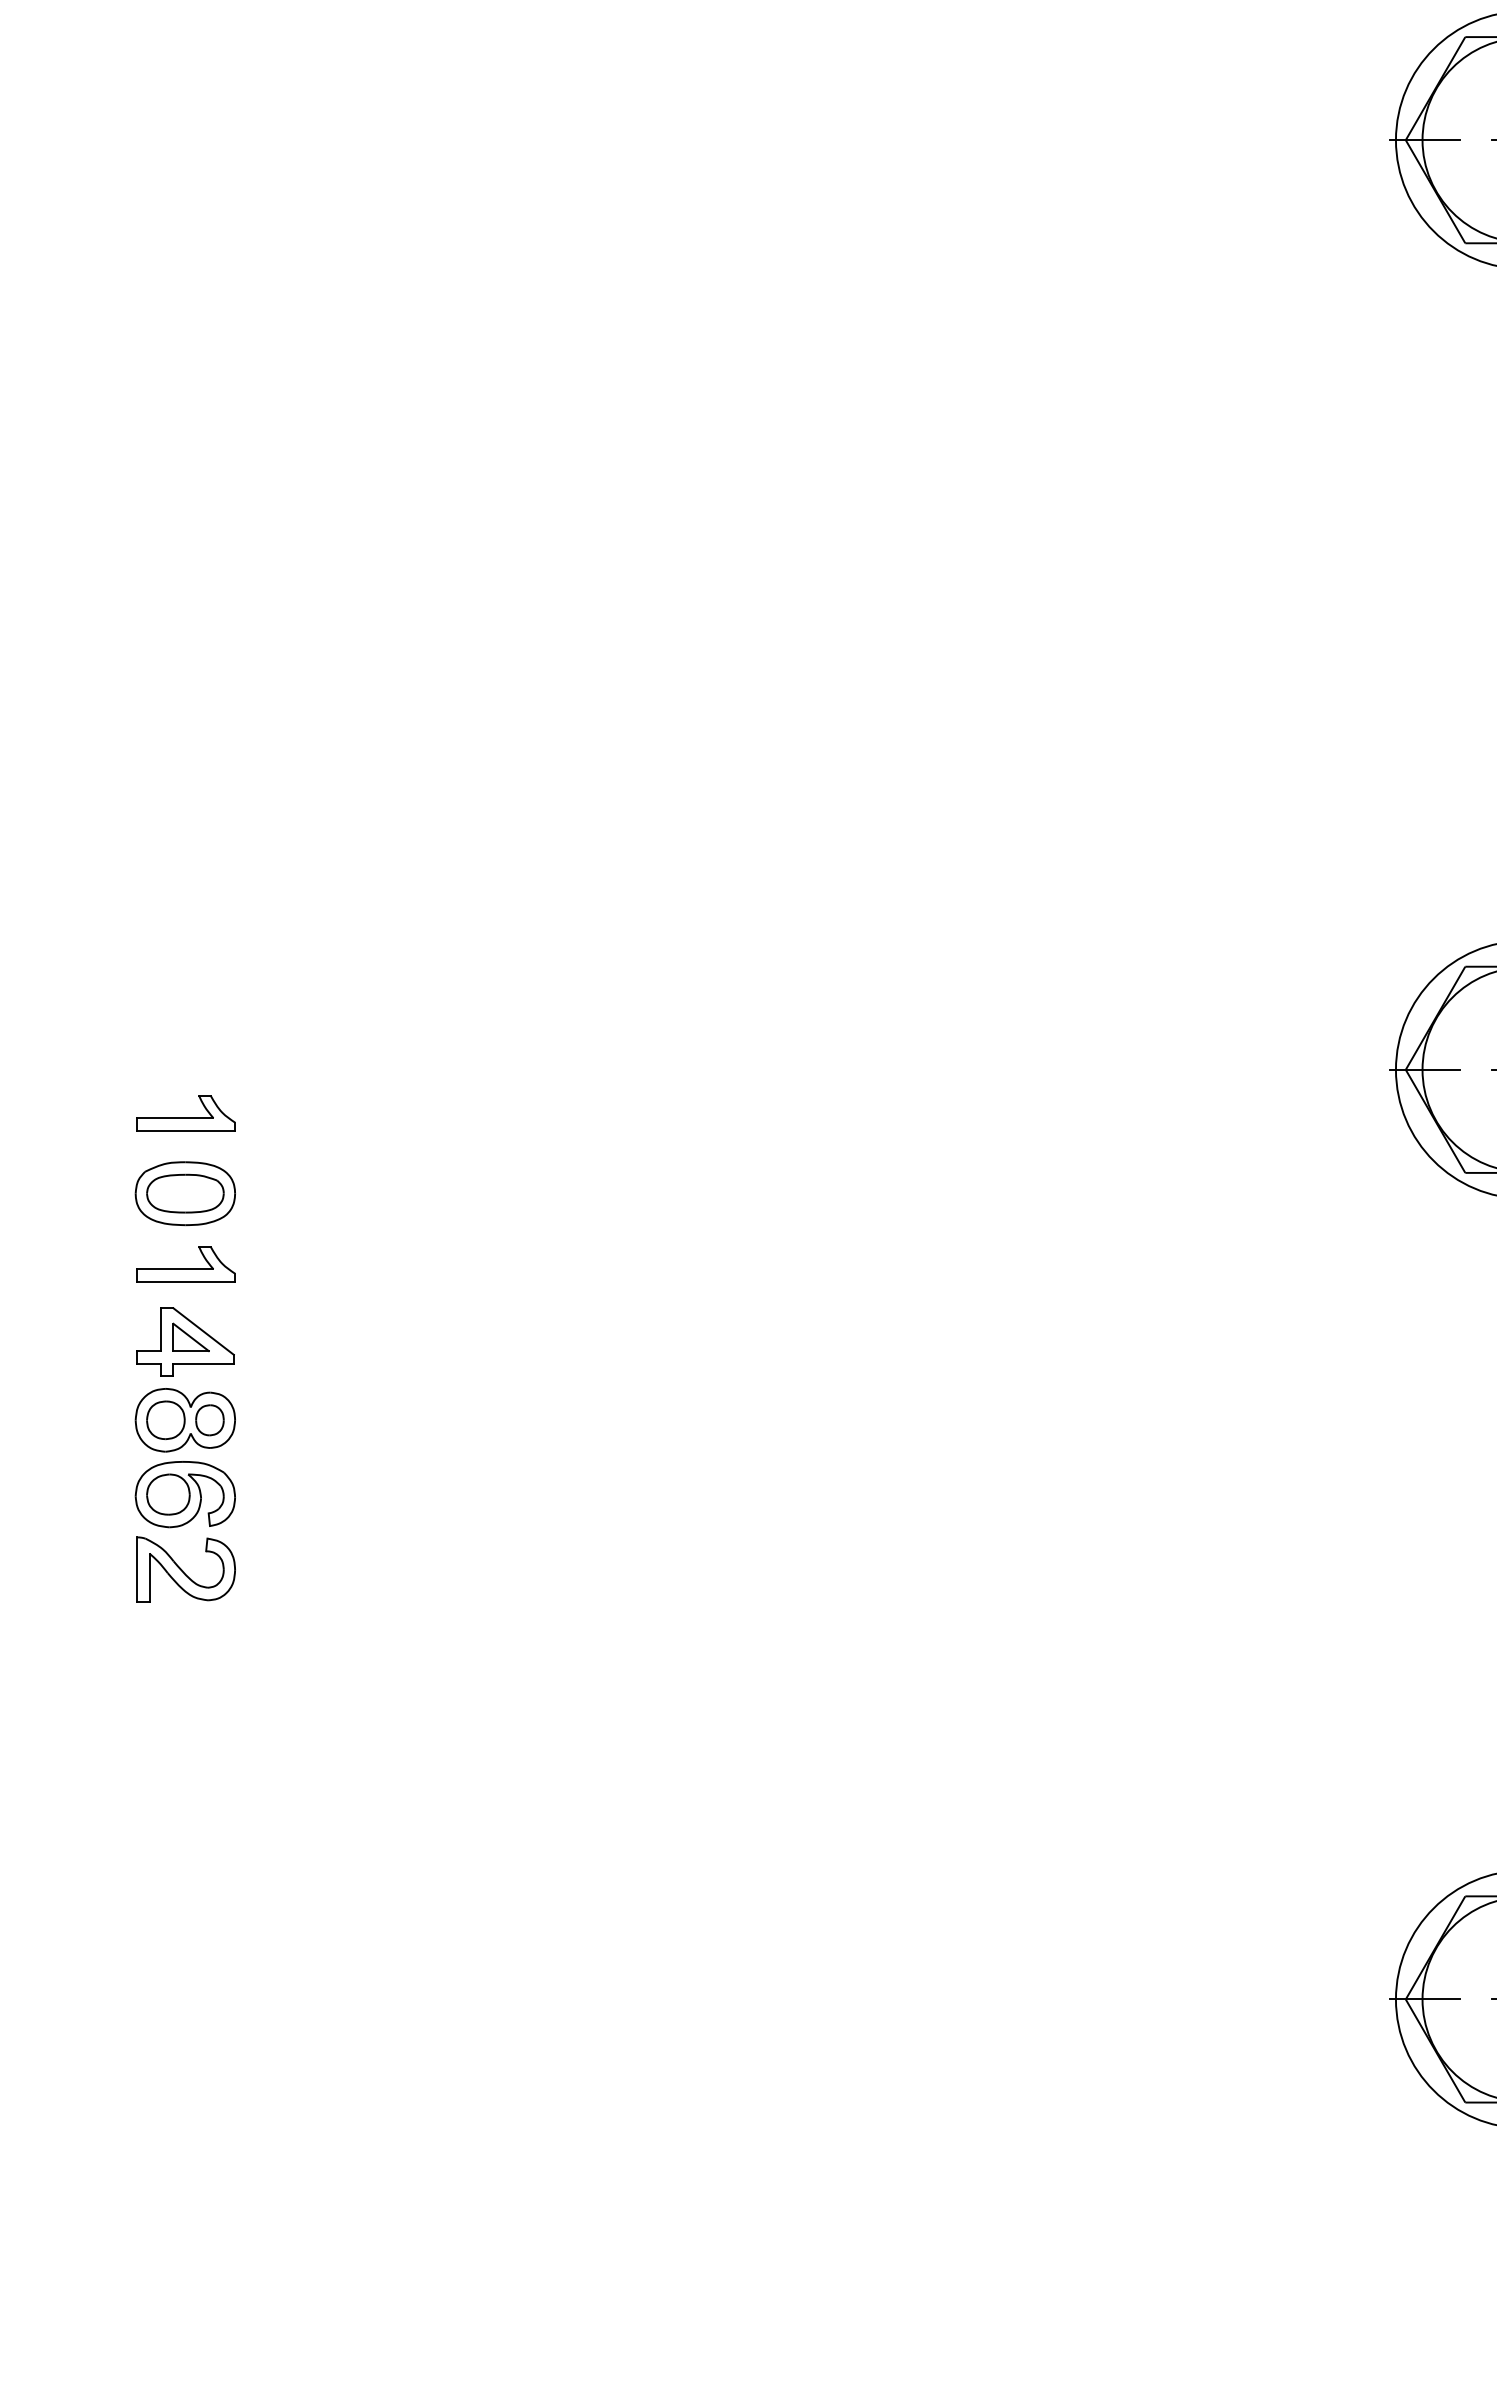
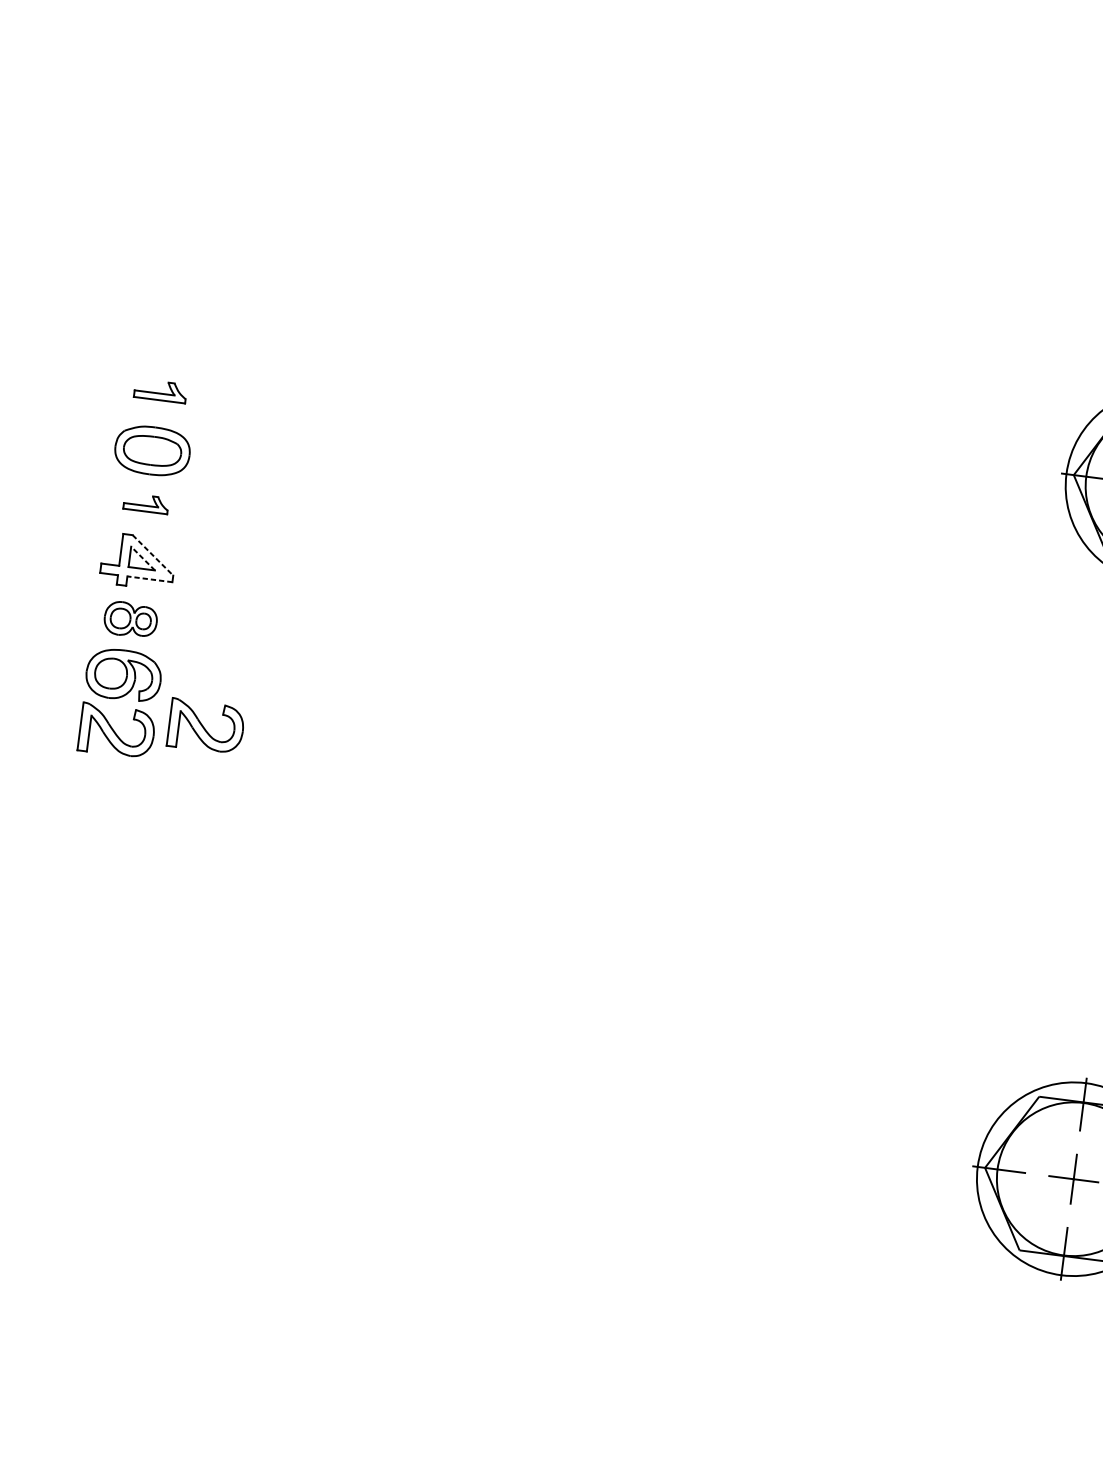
part: (185, 1113) -> (160, 391), size x0.7
part: (185, 1264) -> (145, 503), size x0.6
line: (204, 1331) -> (153, 555), solid -> dashed
line: (190, 1337) -> (142, 558), solid -> dashed
line: (203, 1363) -> (149, 579), solid -> dashed
part: (184, 1420) -> (130, 619), size x0.7
part: (302, 1548) -> (205, 726), added

